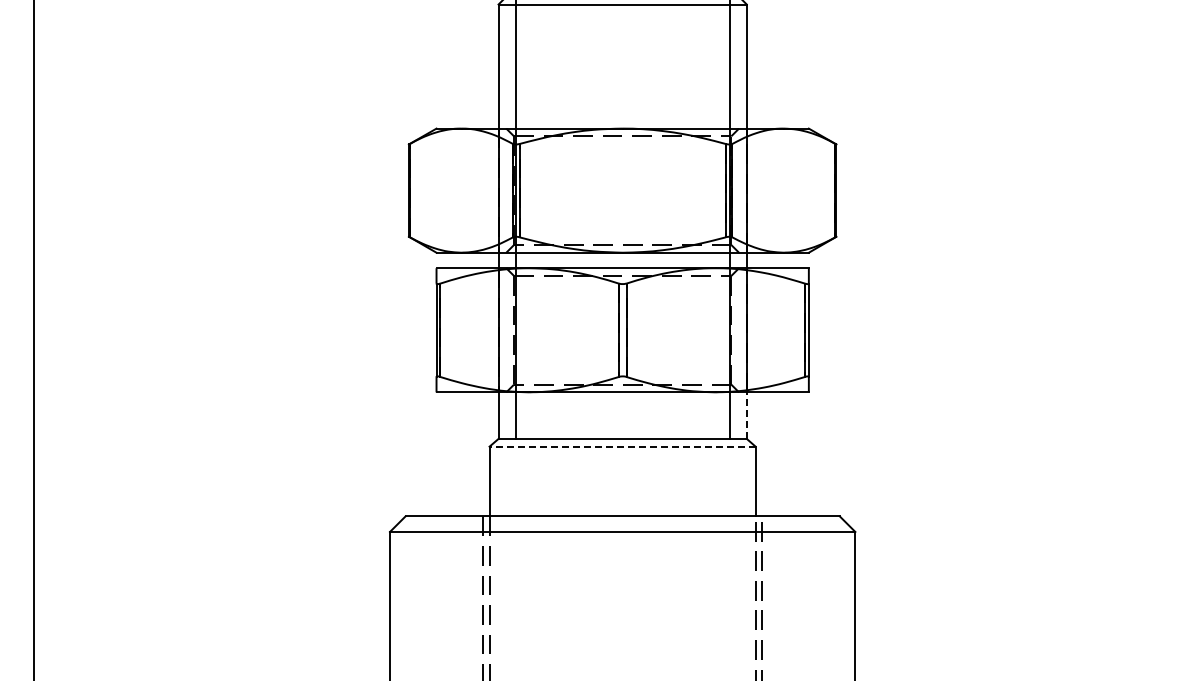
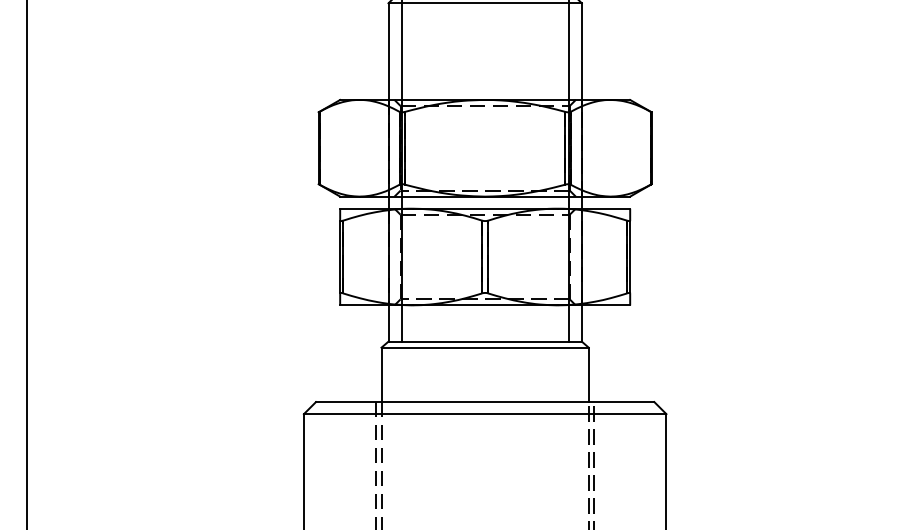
line: (746, 415) -> (581, 323), dashed -> solid
line: (622, 446) -> (485, 347), dashed -> solid

